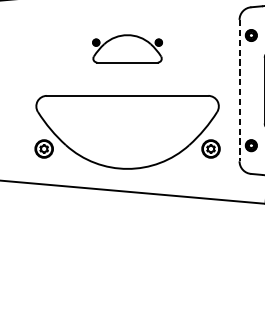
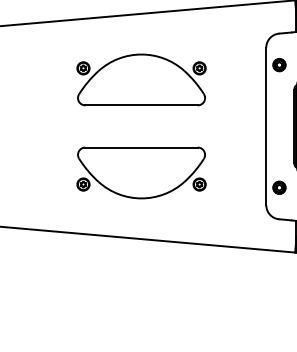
part: (127, 48) -> (141, 79), size x1.67
line: (239, 90) -> (266, 126), dashed -> solid
part: (127, 131) -> (141, 172), size x0.62

